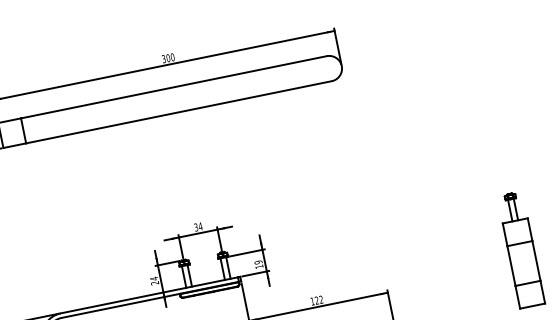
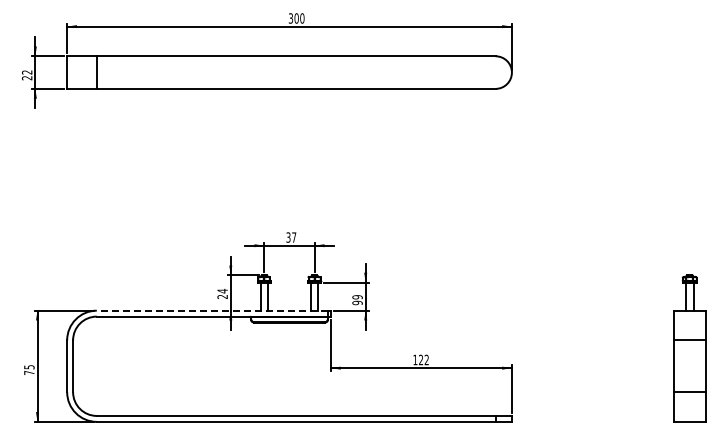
text: (200, 226) -> (293, 237), 34 -> 37
text: (259, 266) -> (357, 302), 19 -> 99
line: (149, 295) -> (212, 310), solid -> dashed

